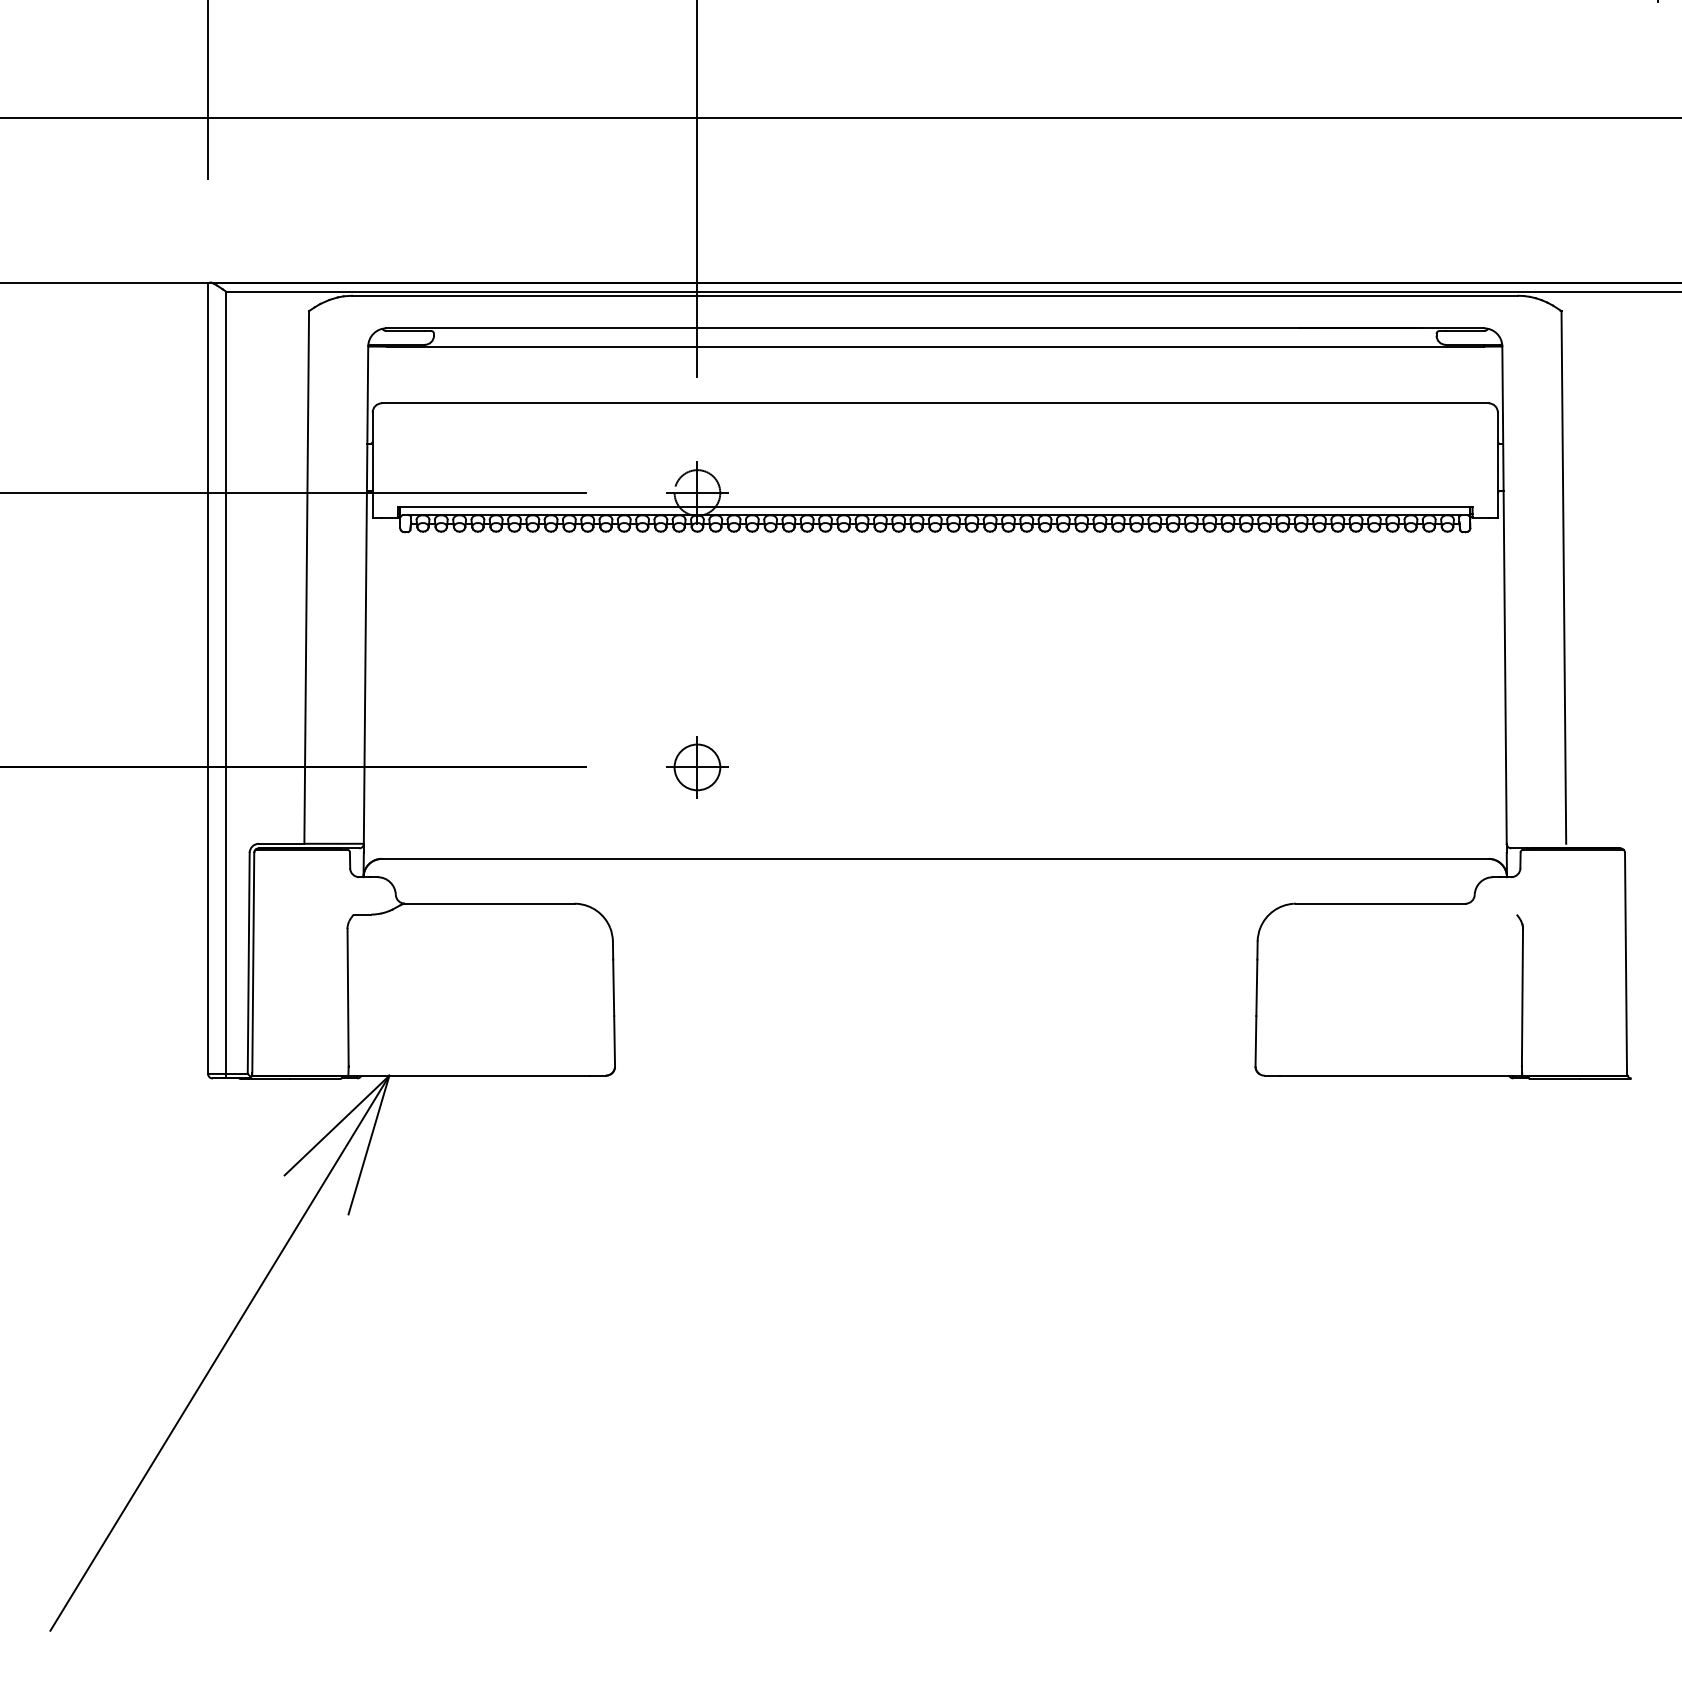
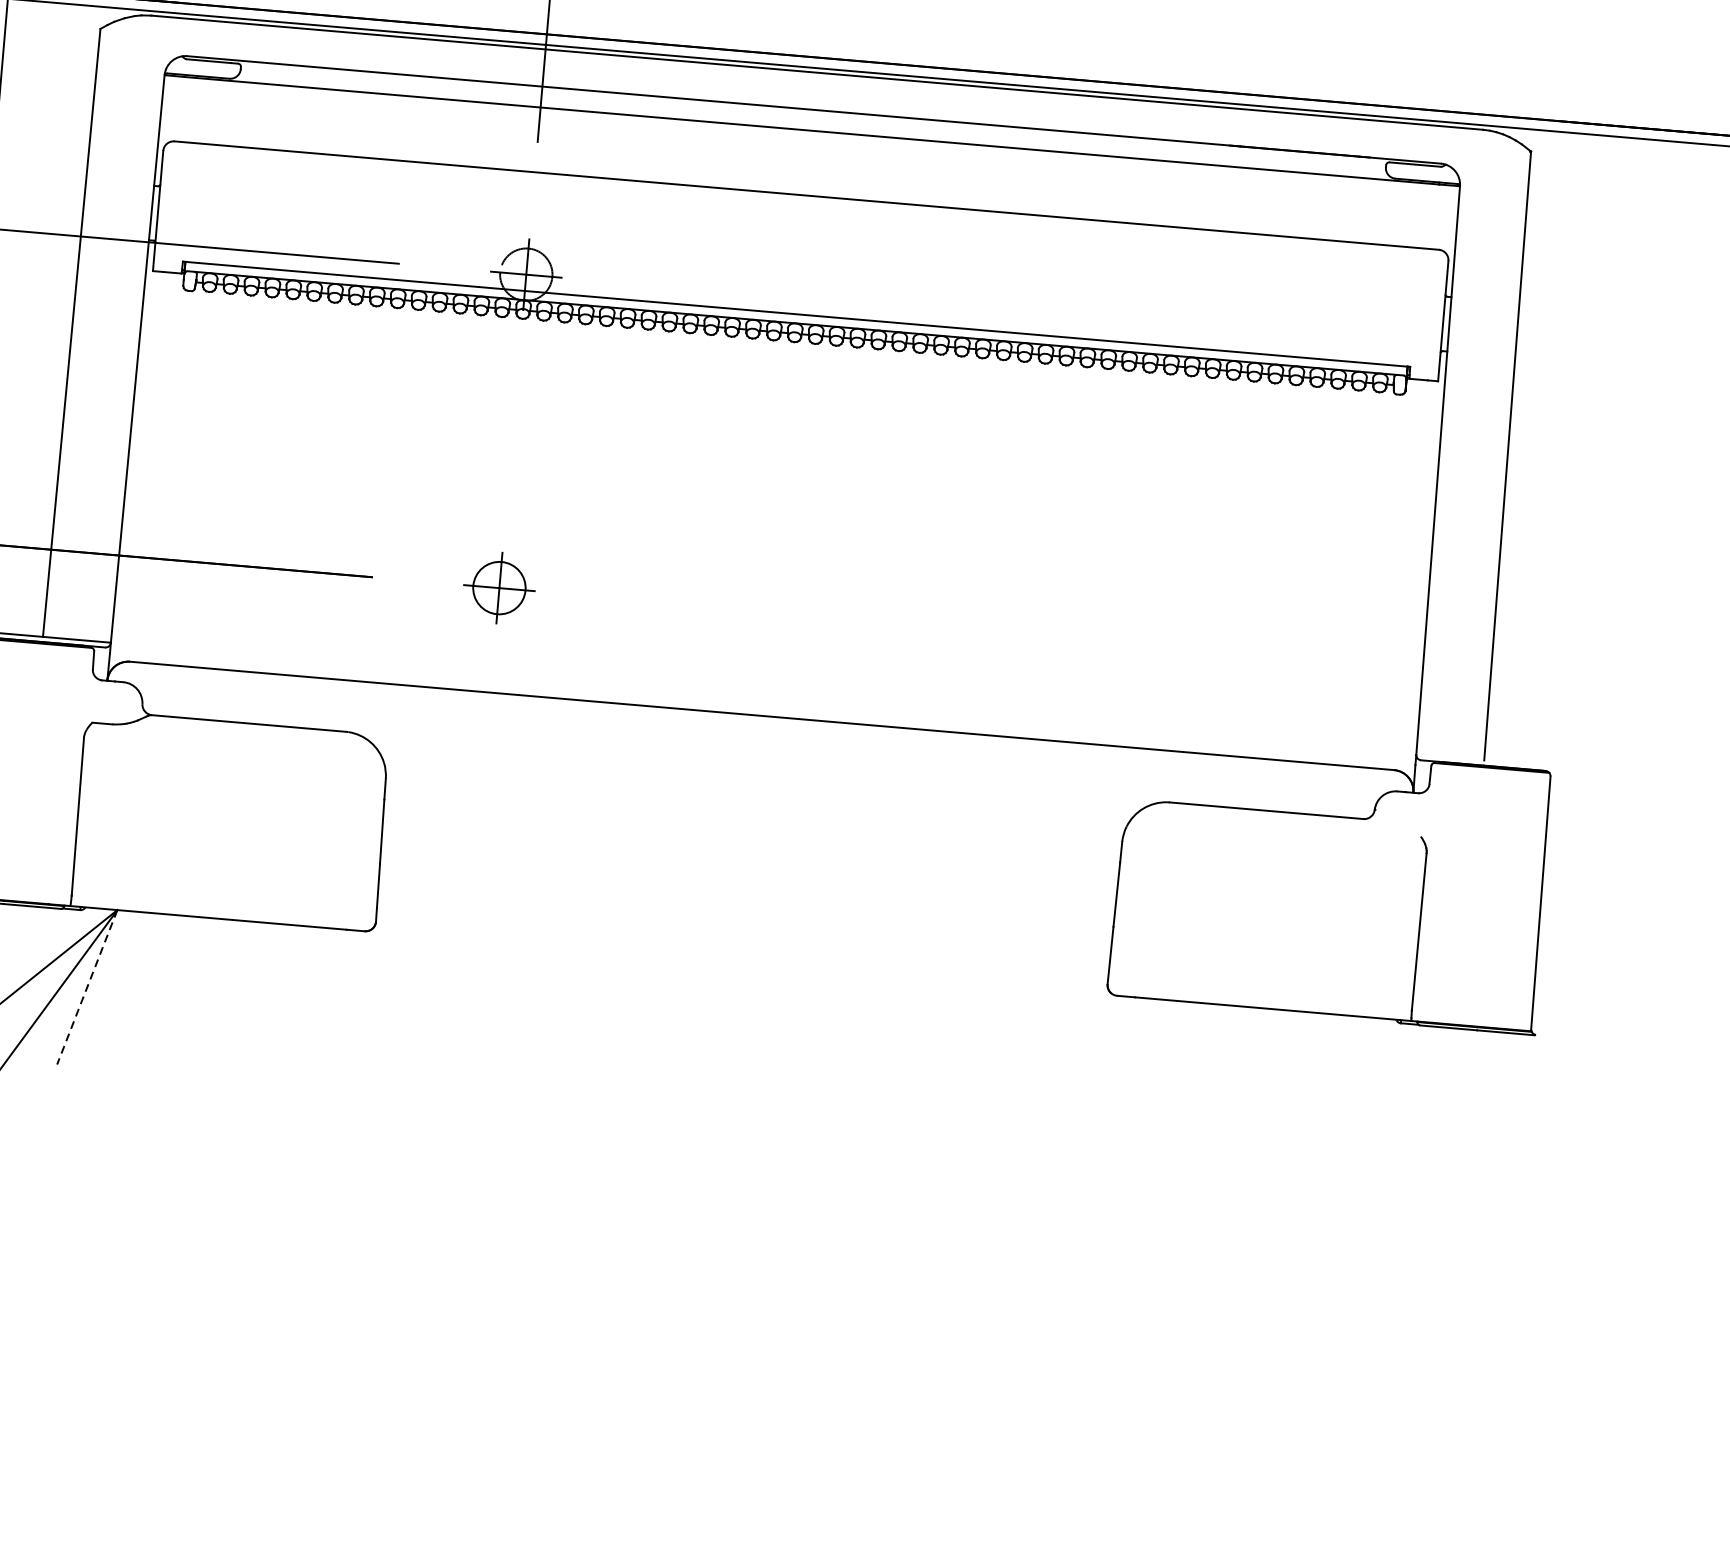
line: (368, 1145) -> (86, 987), solid -> dashed

